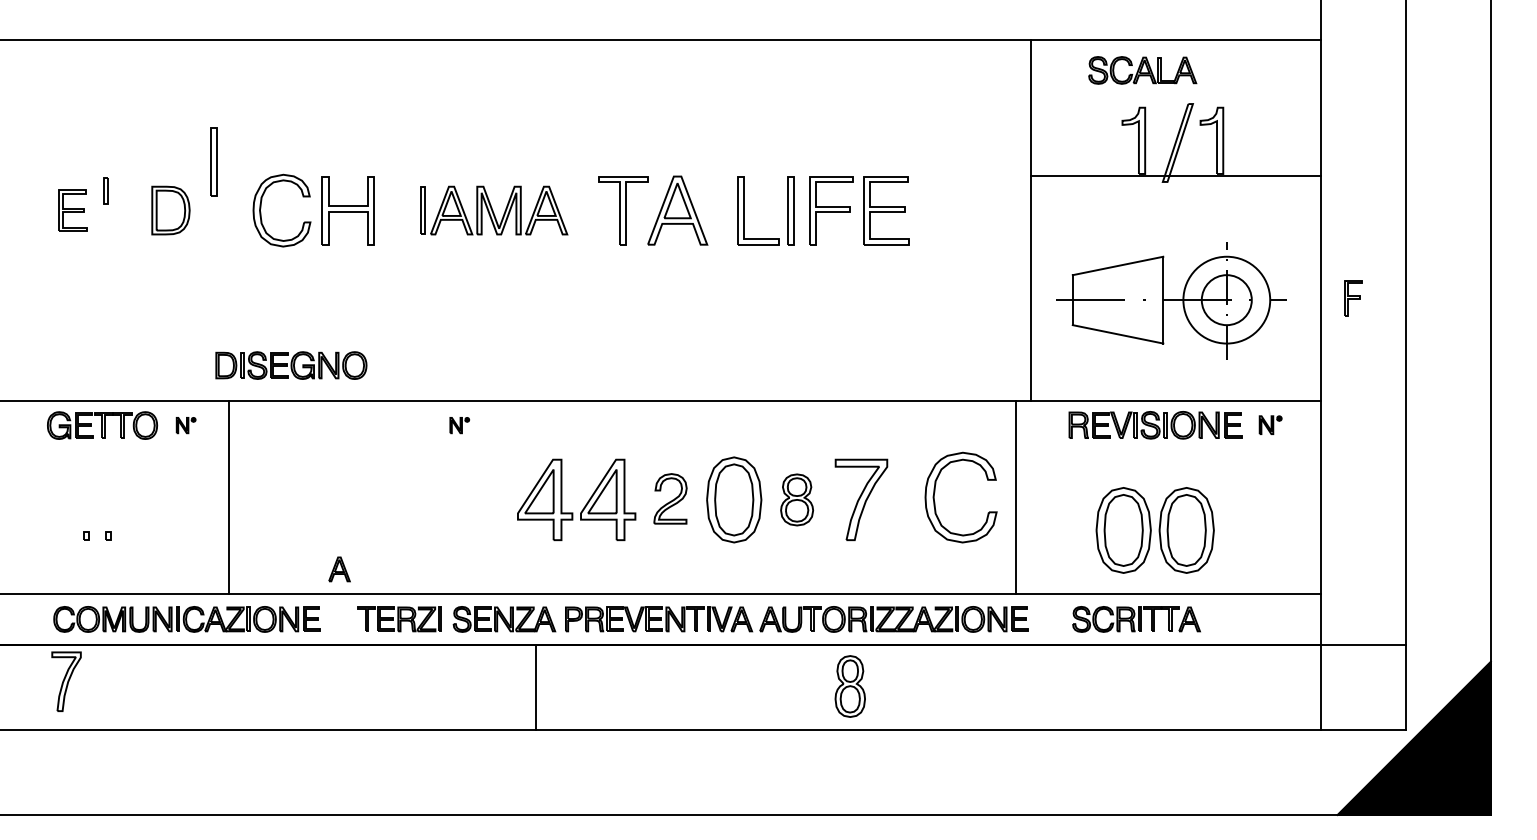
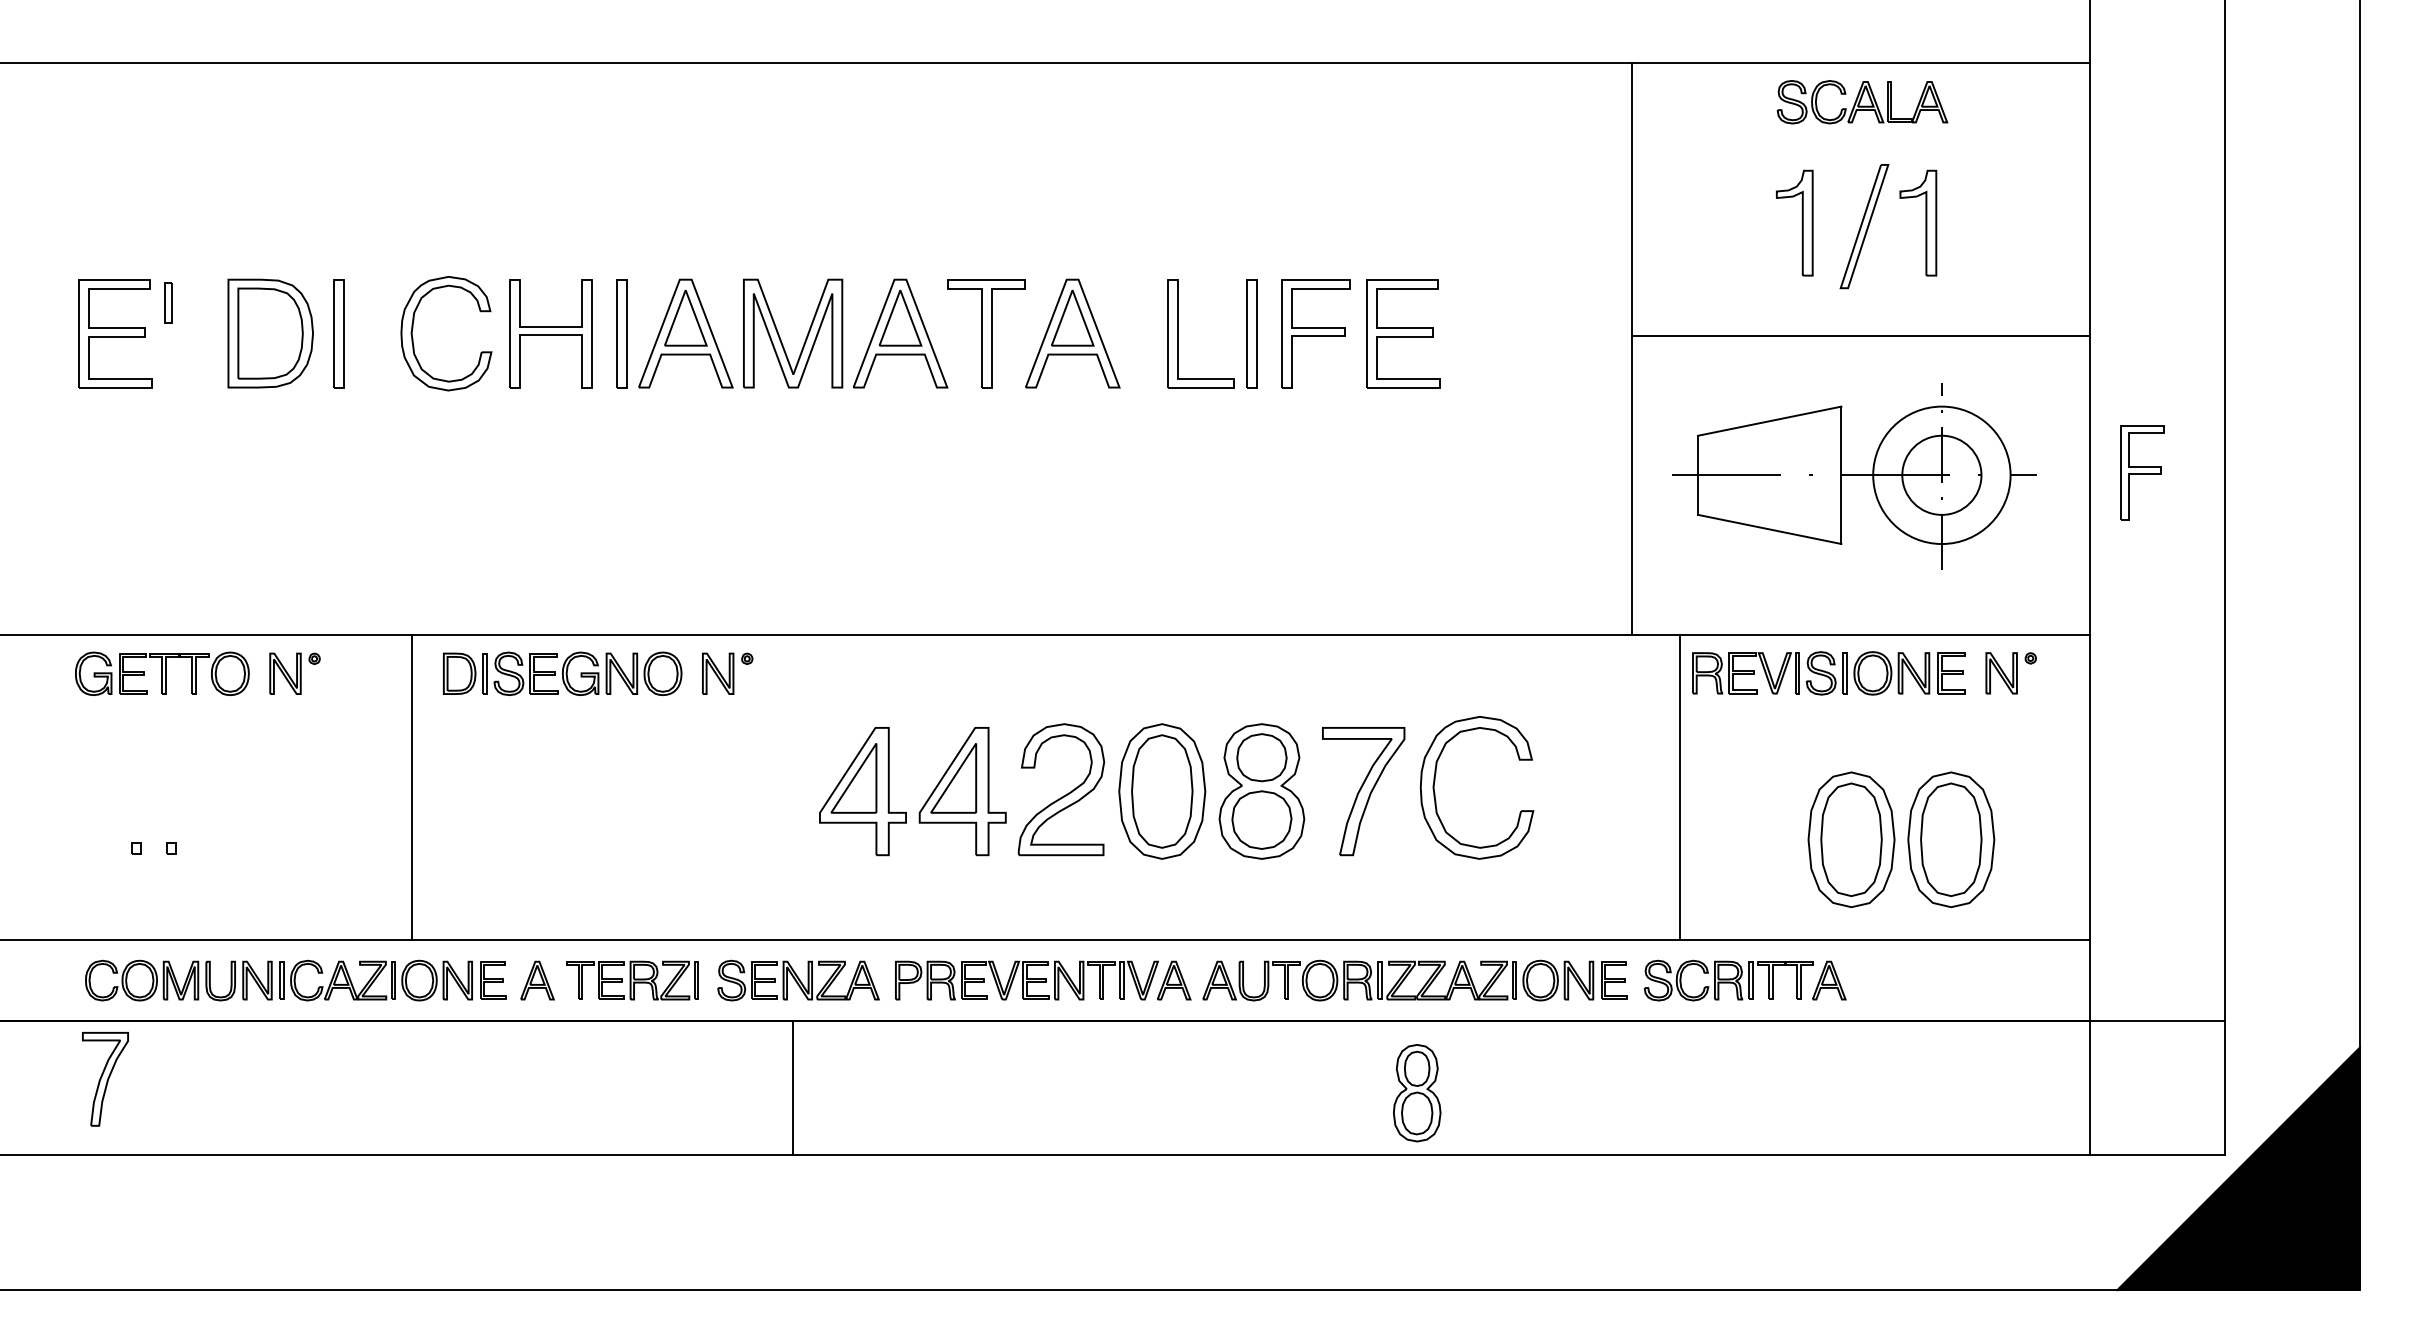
part: (1142, 70) -> (1862, 102), moved
part: (213, 161) -> (338, 333), moved
line: (1175, 176) -> (1860, 336), moved
part: (72, 210) -> (114, 333), size x1.67
part: (170, 210) -> (269, 333), size x1.43
part: (494, 210) -> (782, 333), size x1.43
part: (1353, 298) -> (2142, 472), size x1.67
part: (291, 365) -> (562, 673), moved
part: (1270, 424) -> (2011, 672), size x1.43
part: (185, 425) -> (293, 673), size x1.67
part: (459, 425) -> (727, 673), size x1.67
part: (935, 492) -> (1436, 779), moved
line: (229, 497) -> (412, 787), moved
line: (1015, 497) -> (1680, 787), moved
part: (670, 498) -> (1061, 789), size x1.67
part: (796, 499) -> (1260, 790), size x1.67
part: (1154, 530) -> (1900, 839), moved
part: (339, 569) -> (537, 980), moved
part: (1136, 619) -> (1745, 980), moved
line: (535, 686) -> (792, 1086), moved
part: (849, 686) -> (1415, 1093), moved

